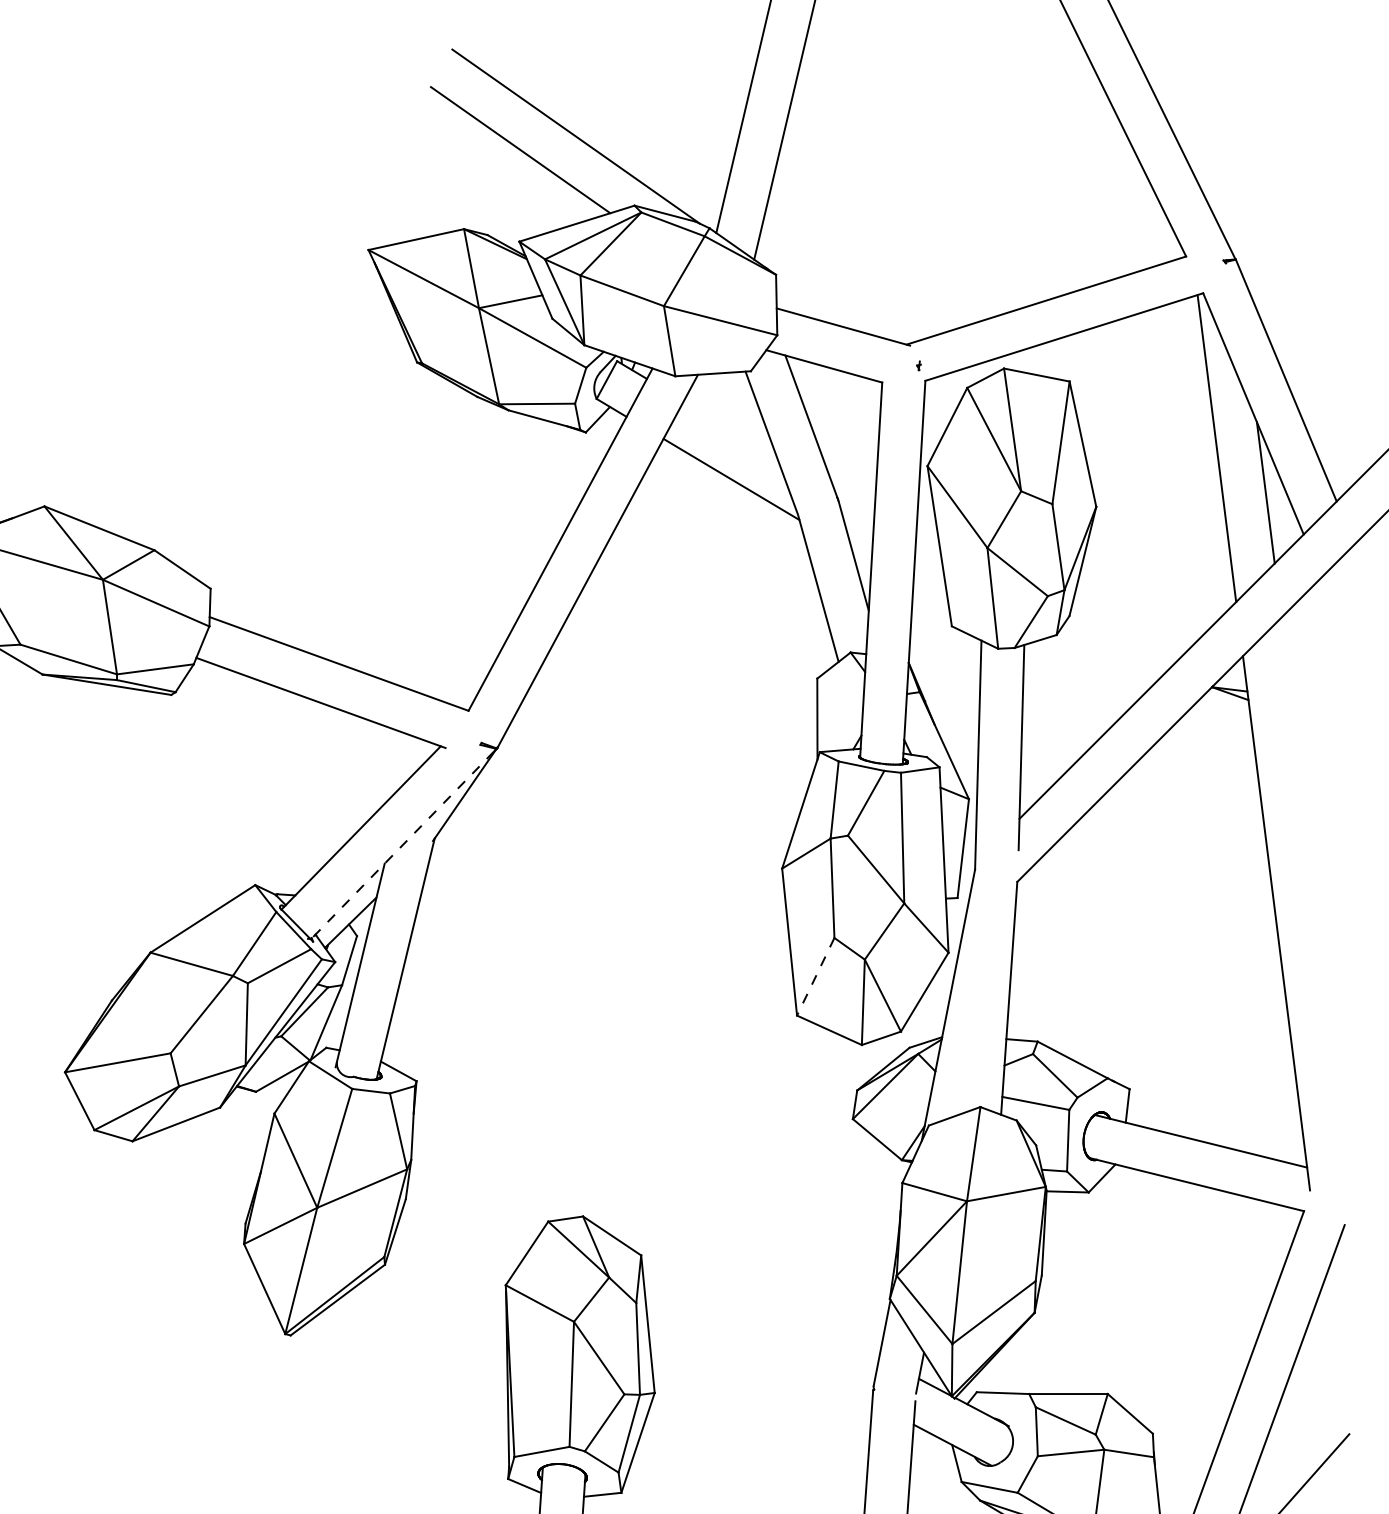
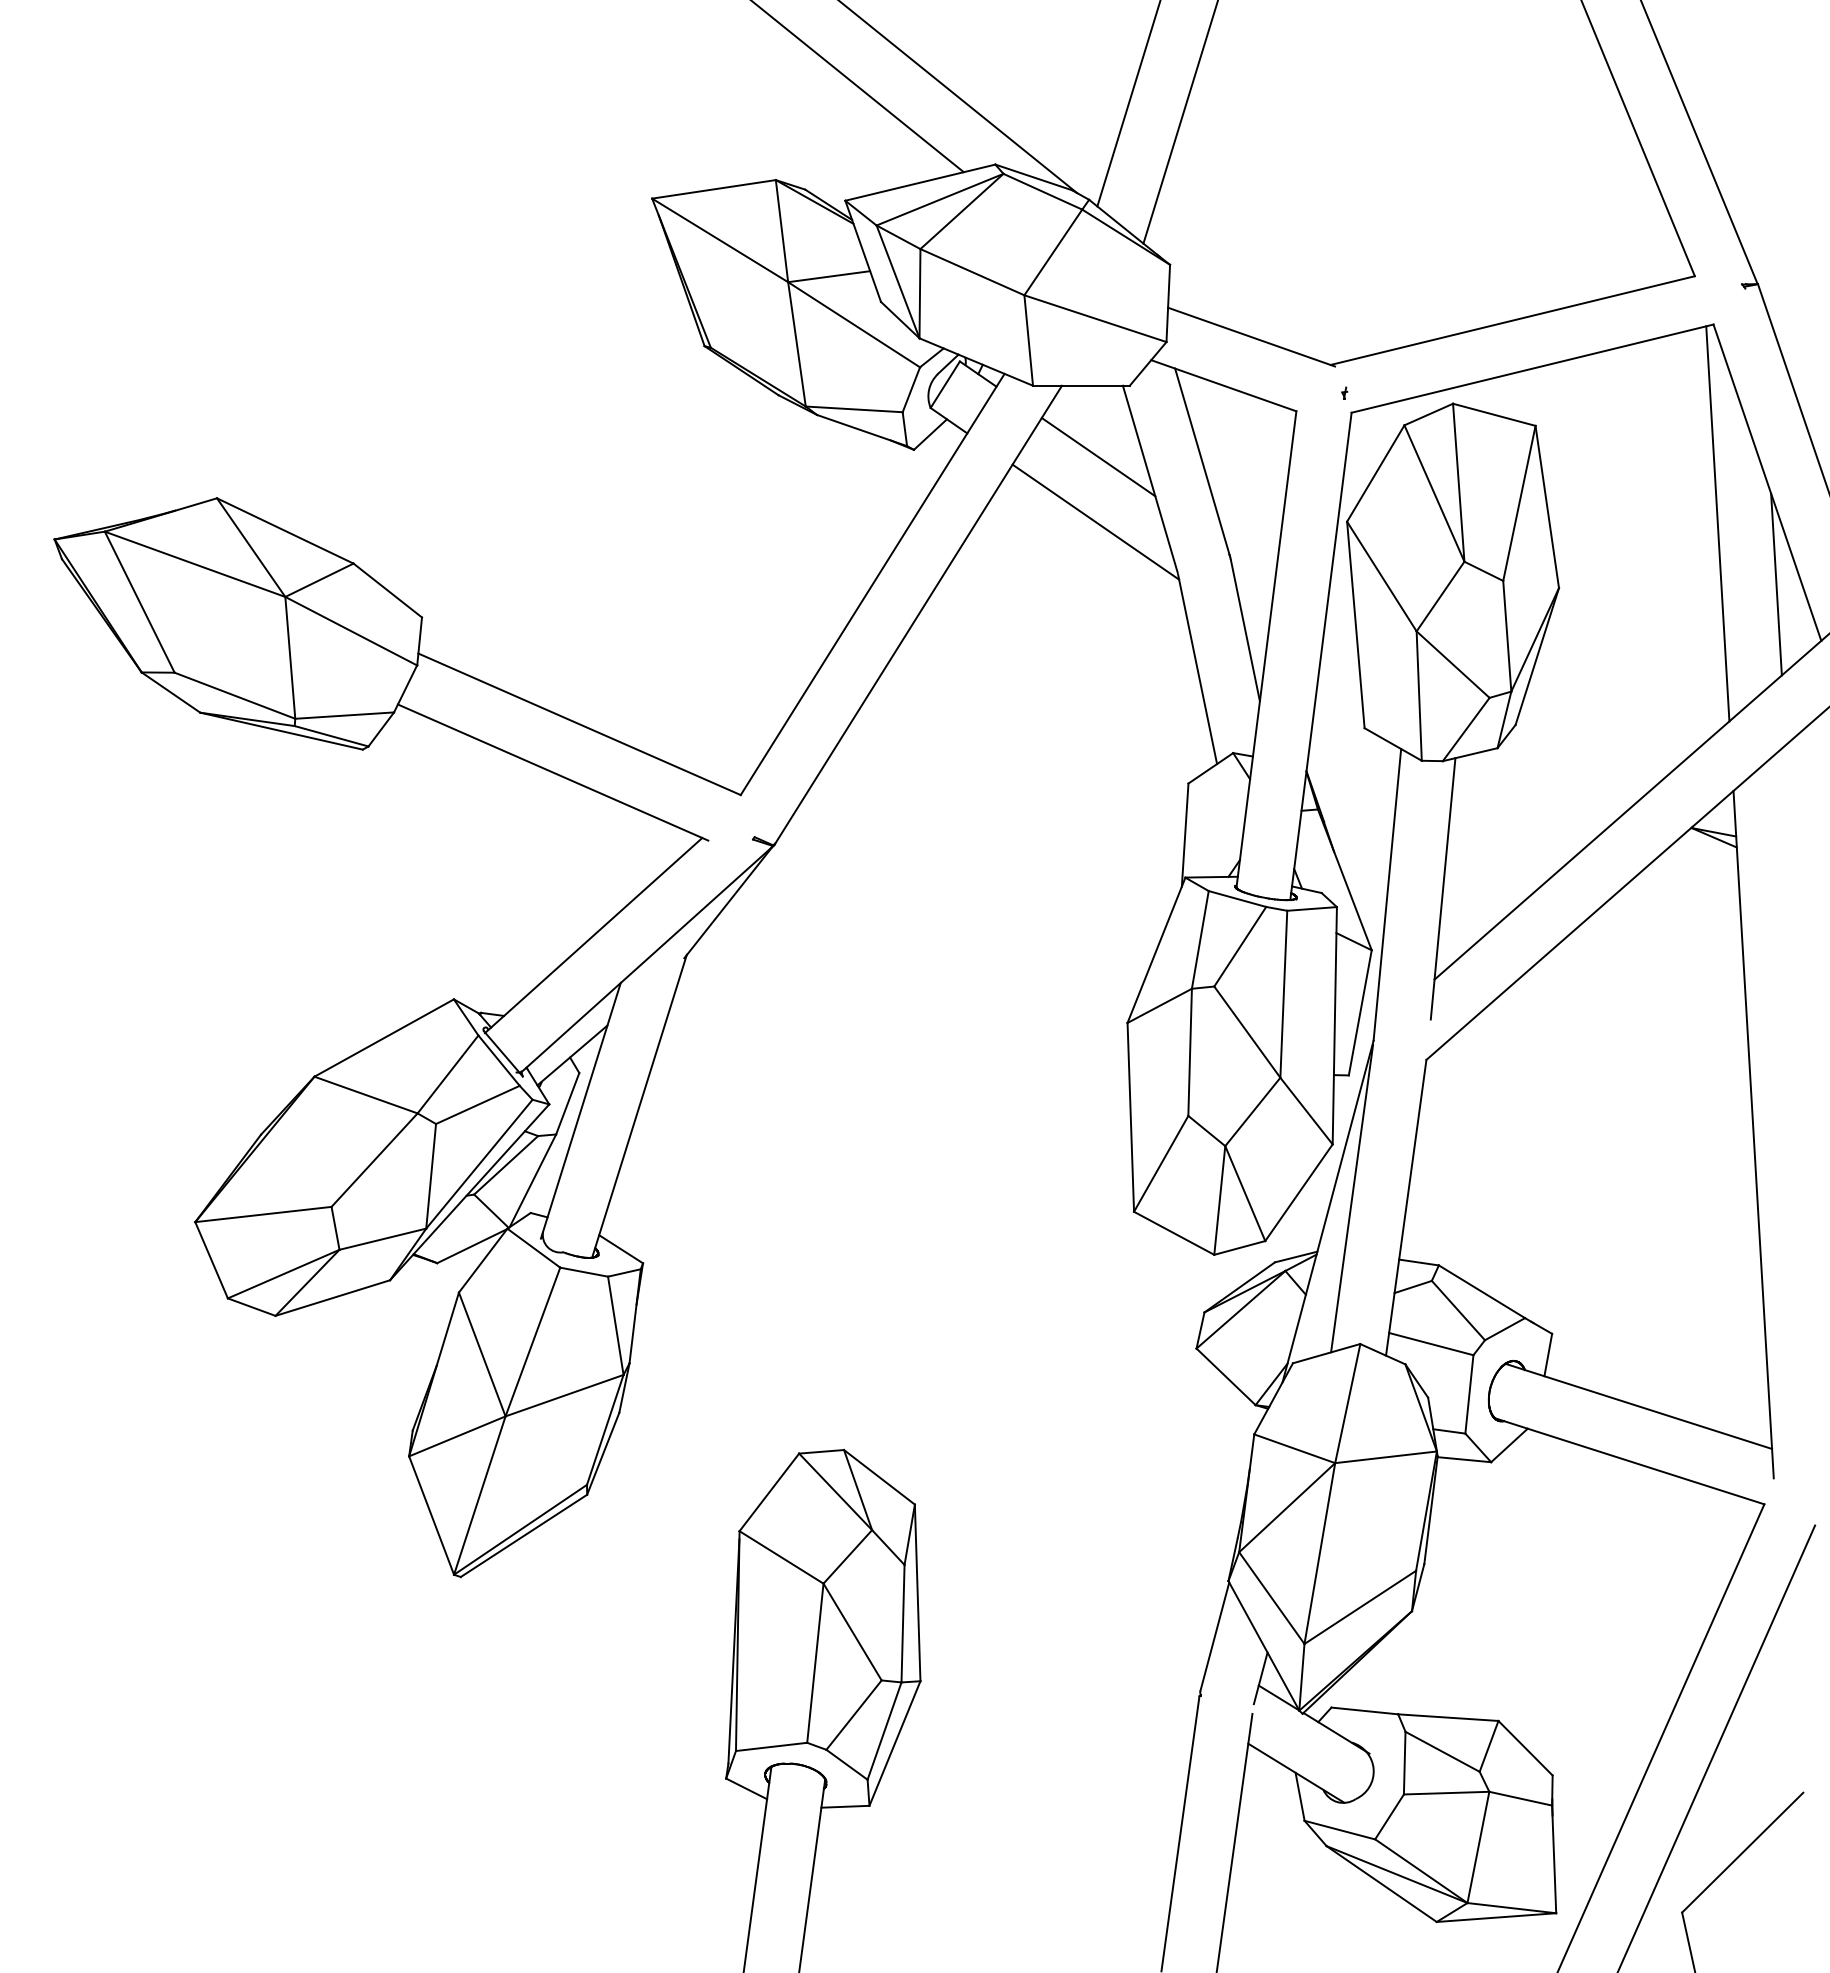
line: (730, 428) -> (1098, 457), added
line: (402, 845) -> (644, 961), dashed -> solid
line: (815, 977) -> (1160, 1164), dashed -> solid
line: (966, 993) -> (1352, 1198), added

